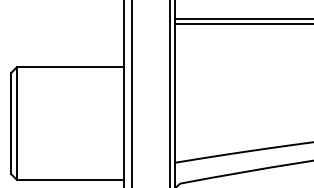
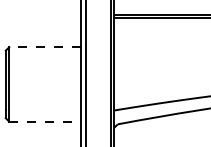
line: (71, 67) -> (45, 47), solid -> dashed
line: (71, 179) -> (45, 121), solid -> dashed

